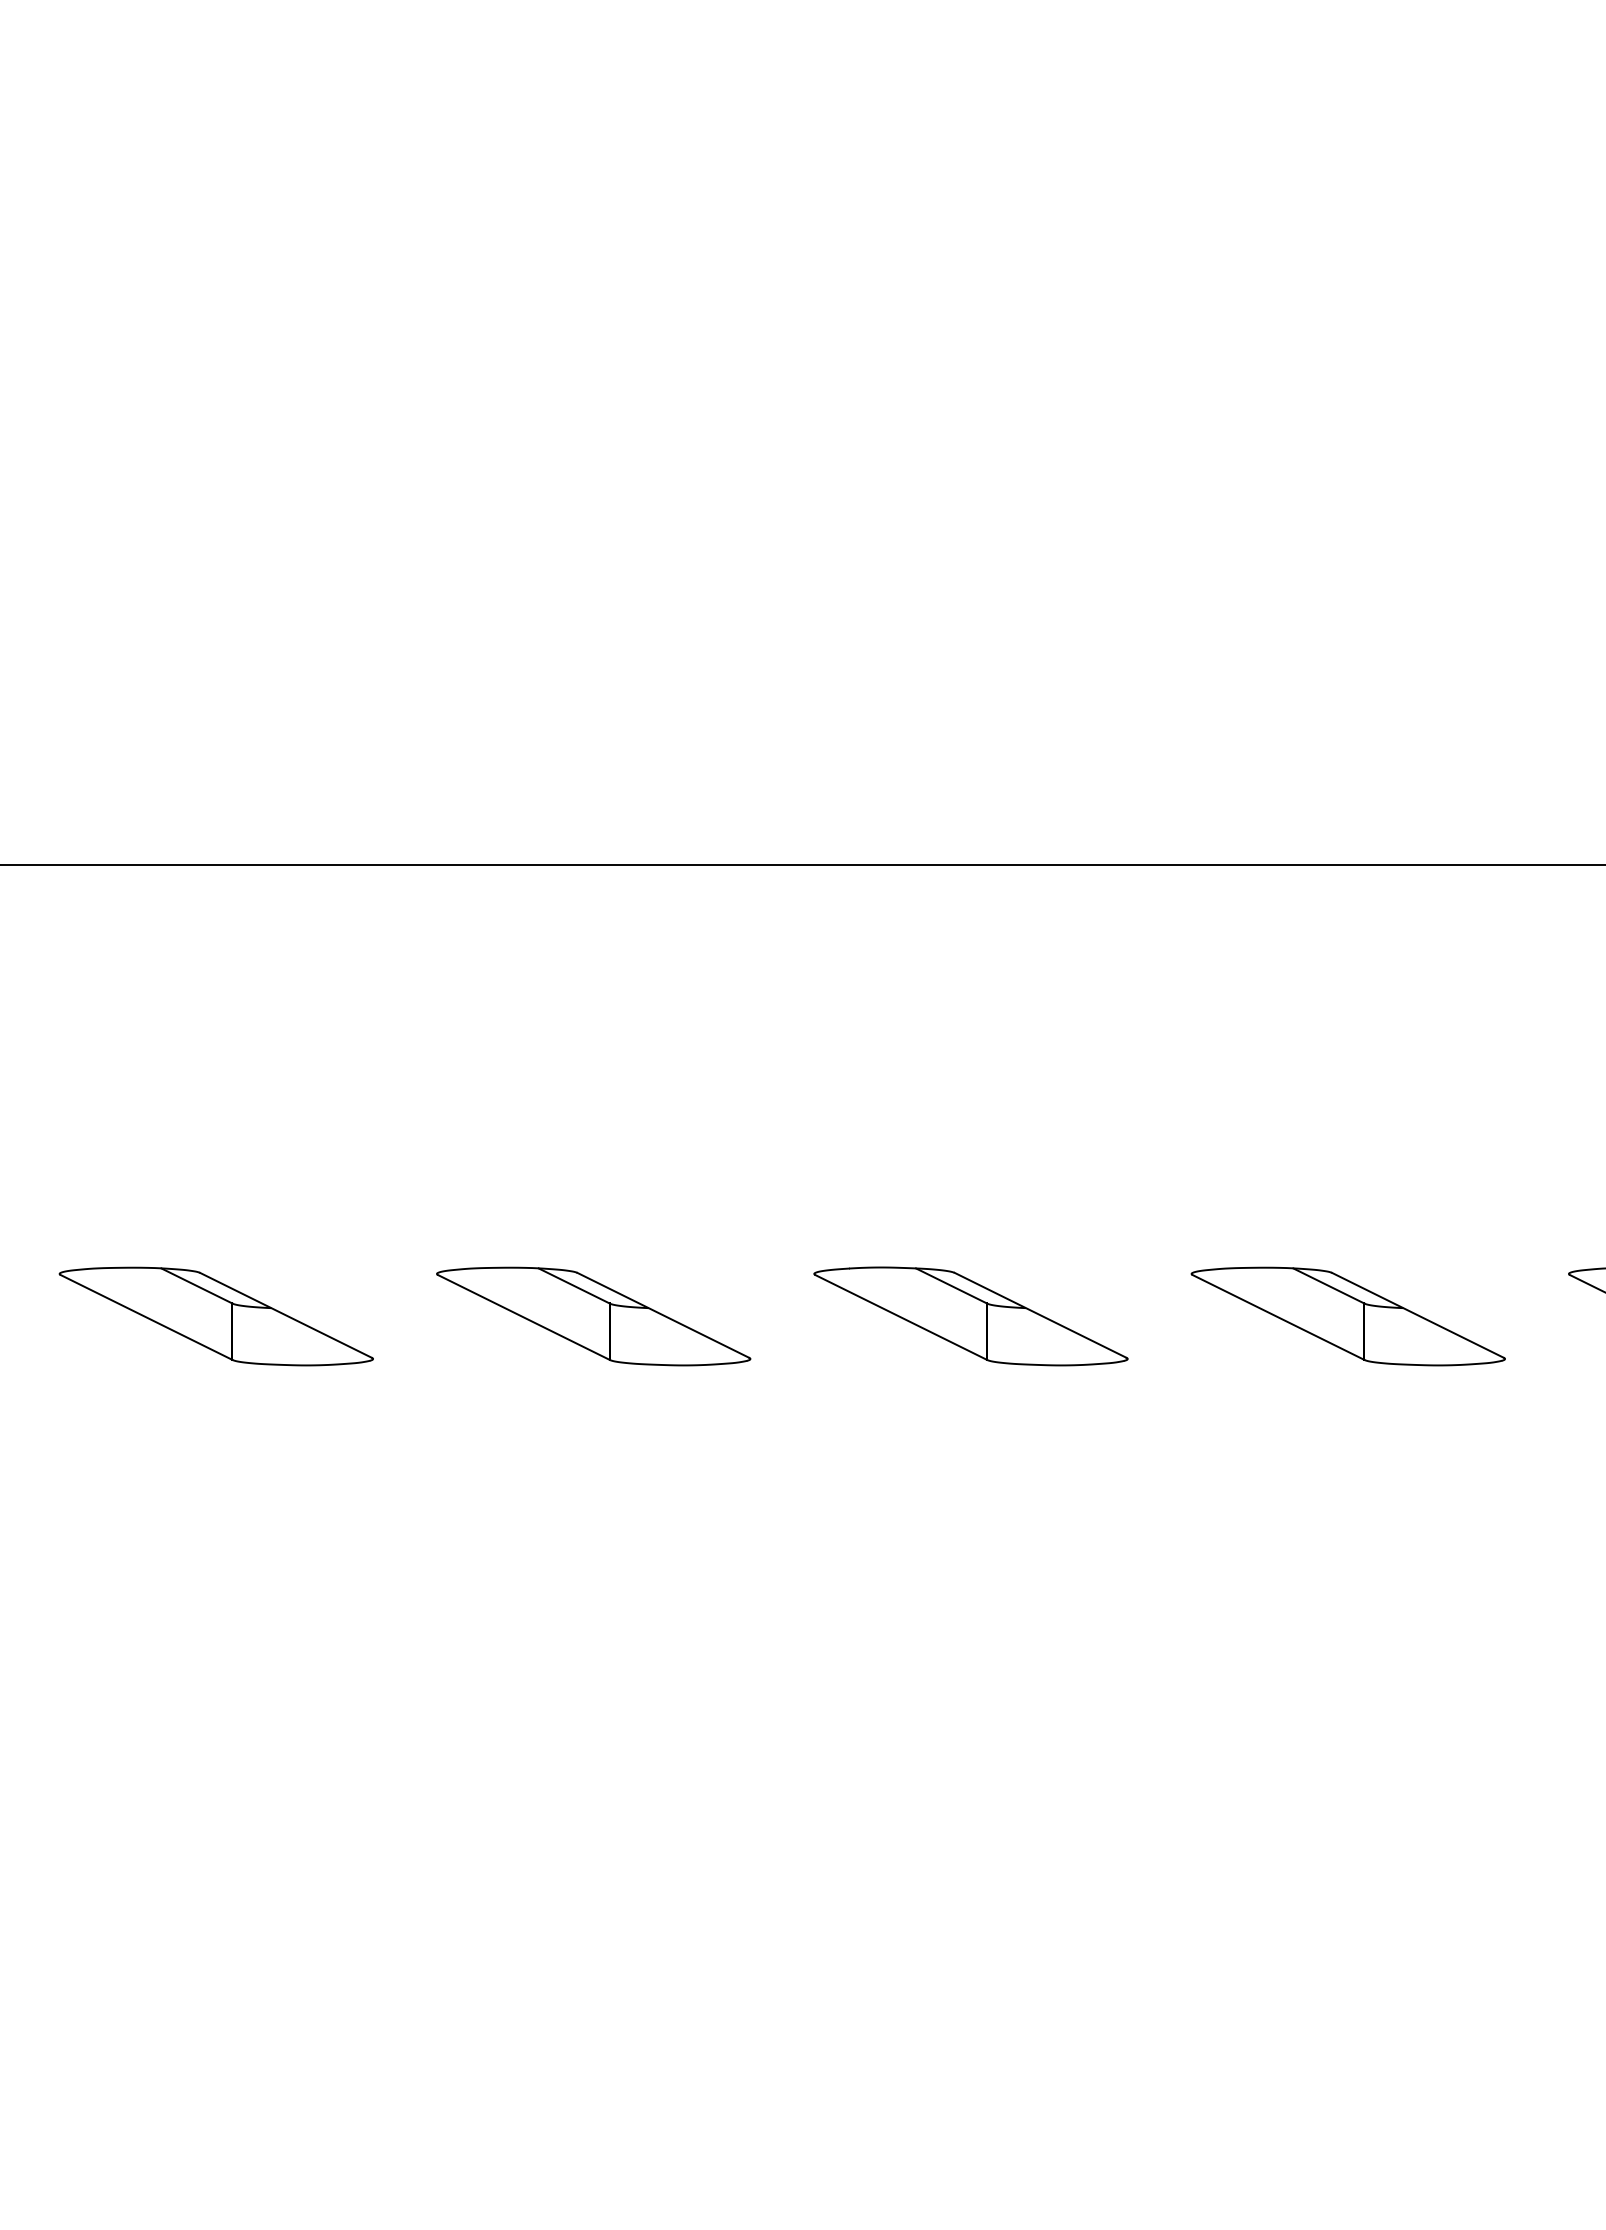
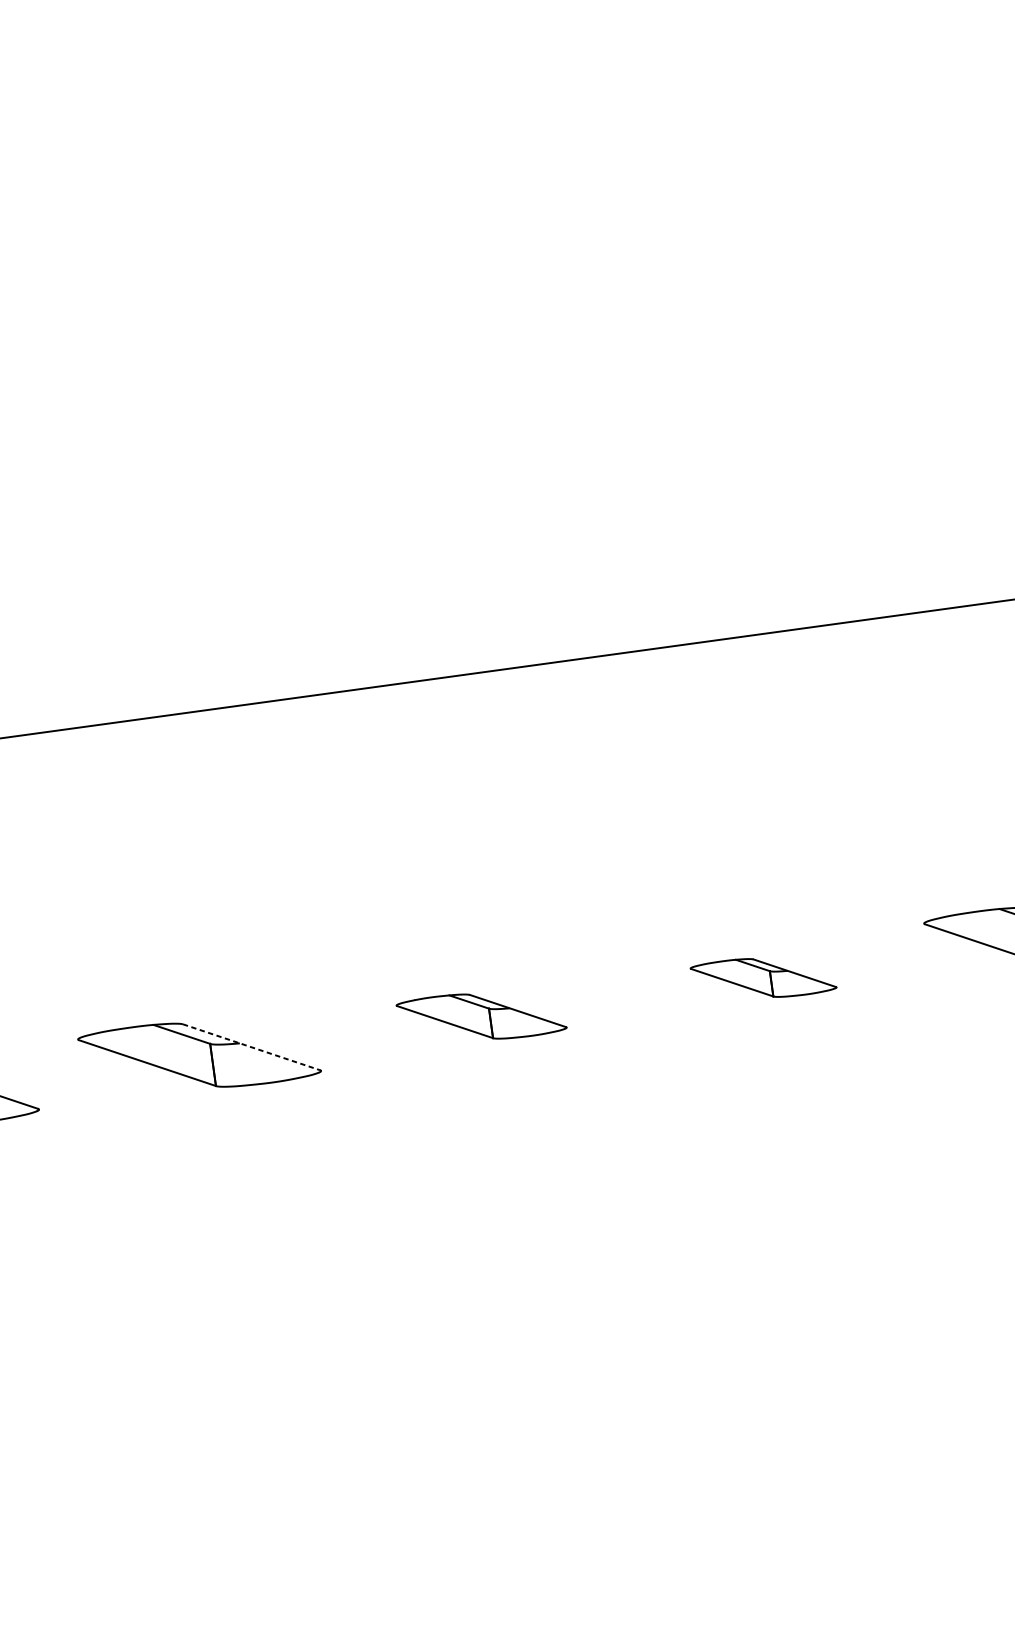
line: (663, 1315) -> (251, 1047), solid -> dashed
part: (970, 1316) -> (481, 1016), size x0.7
part: (1347, 1316) -> (763, 978), size x0.6

